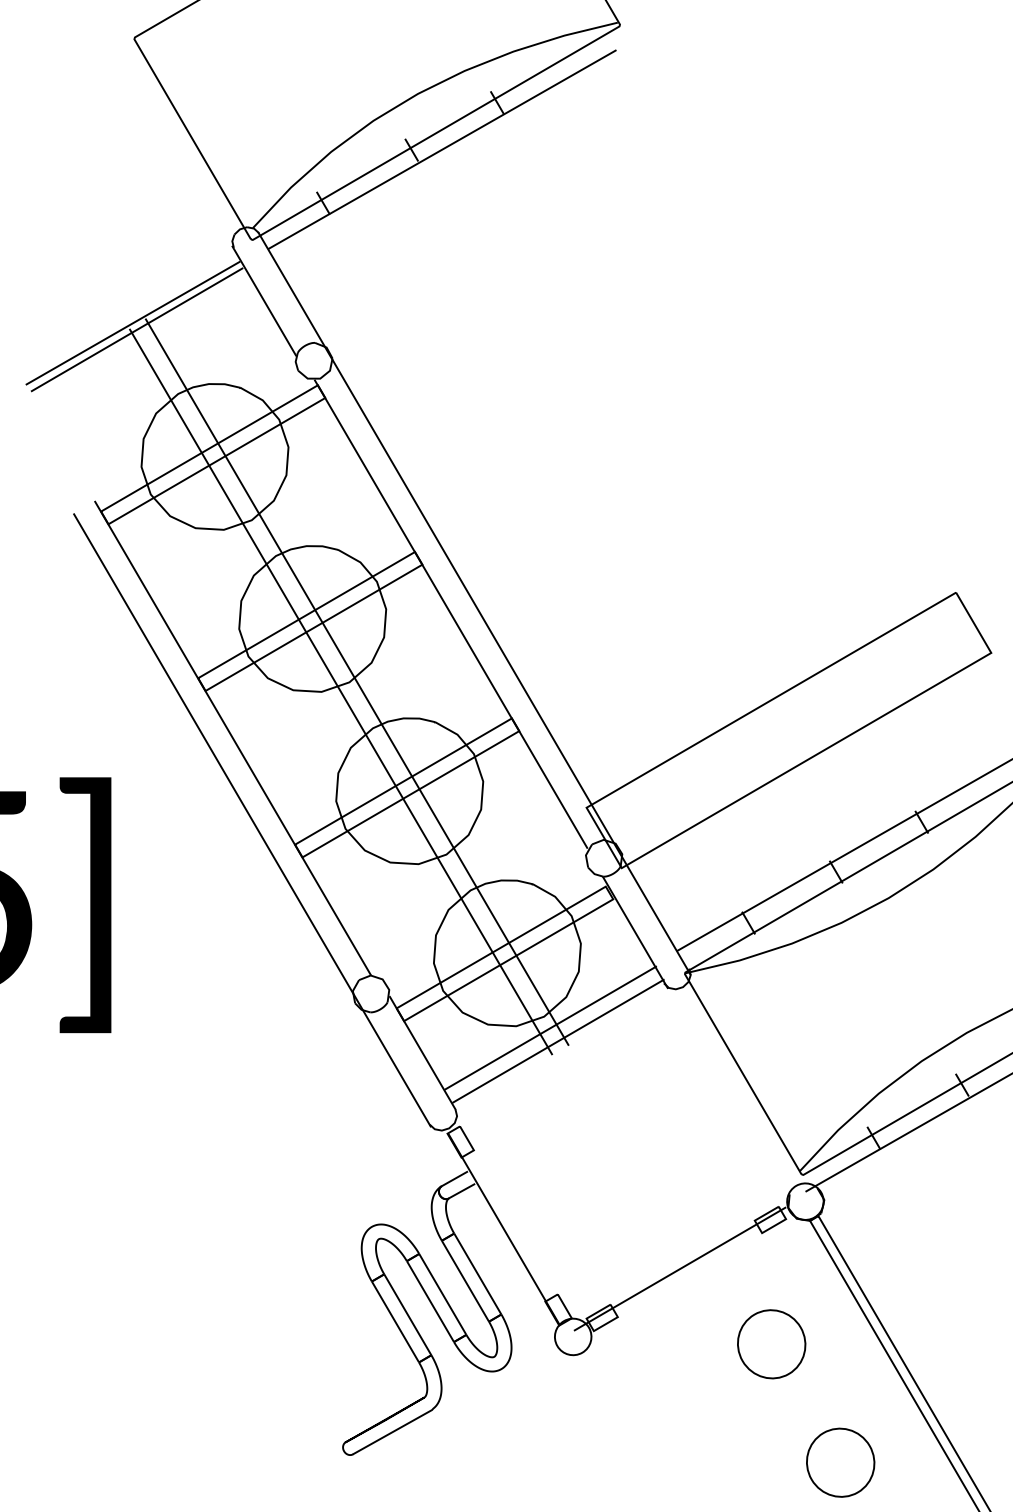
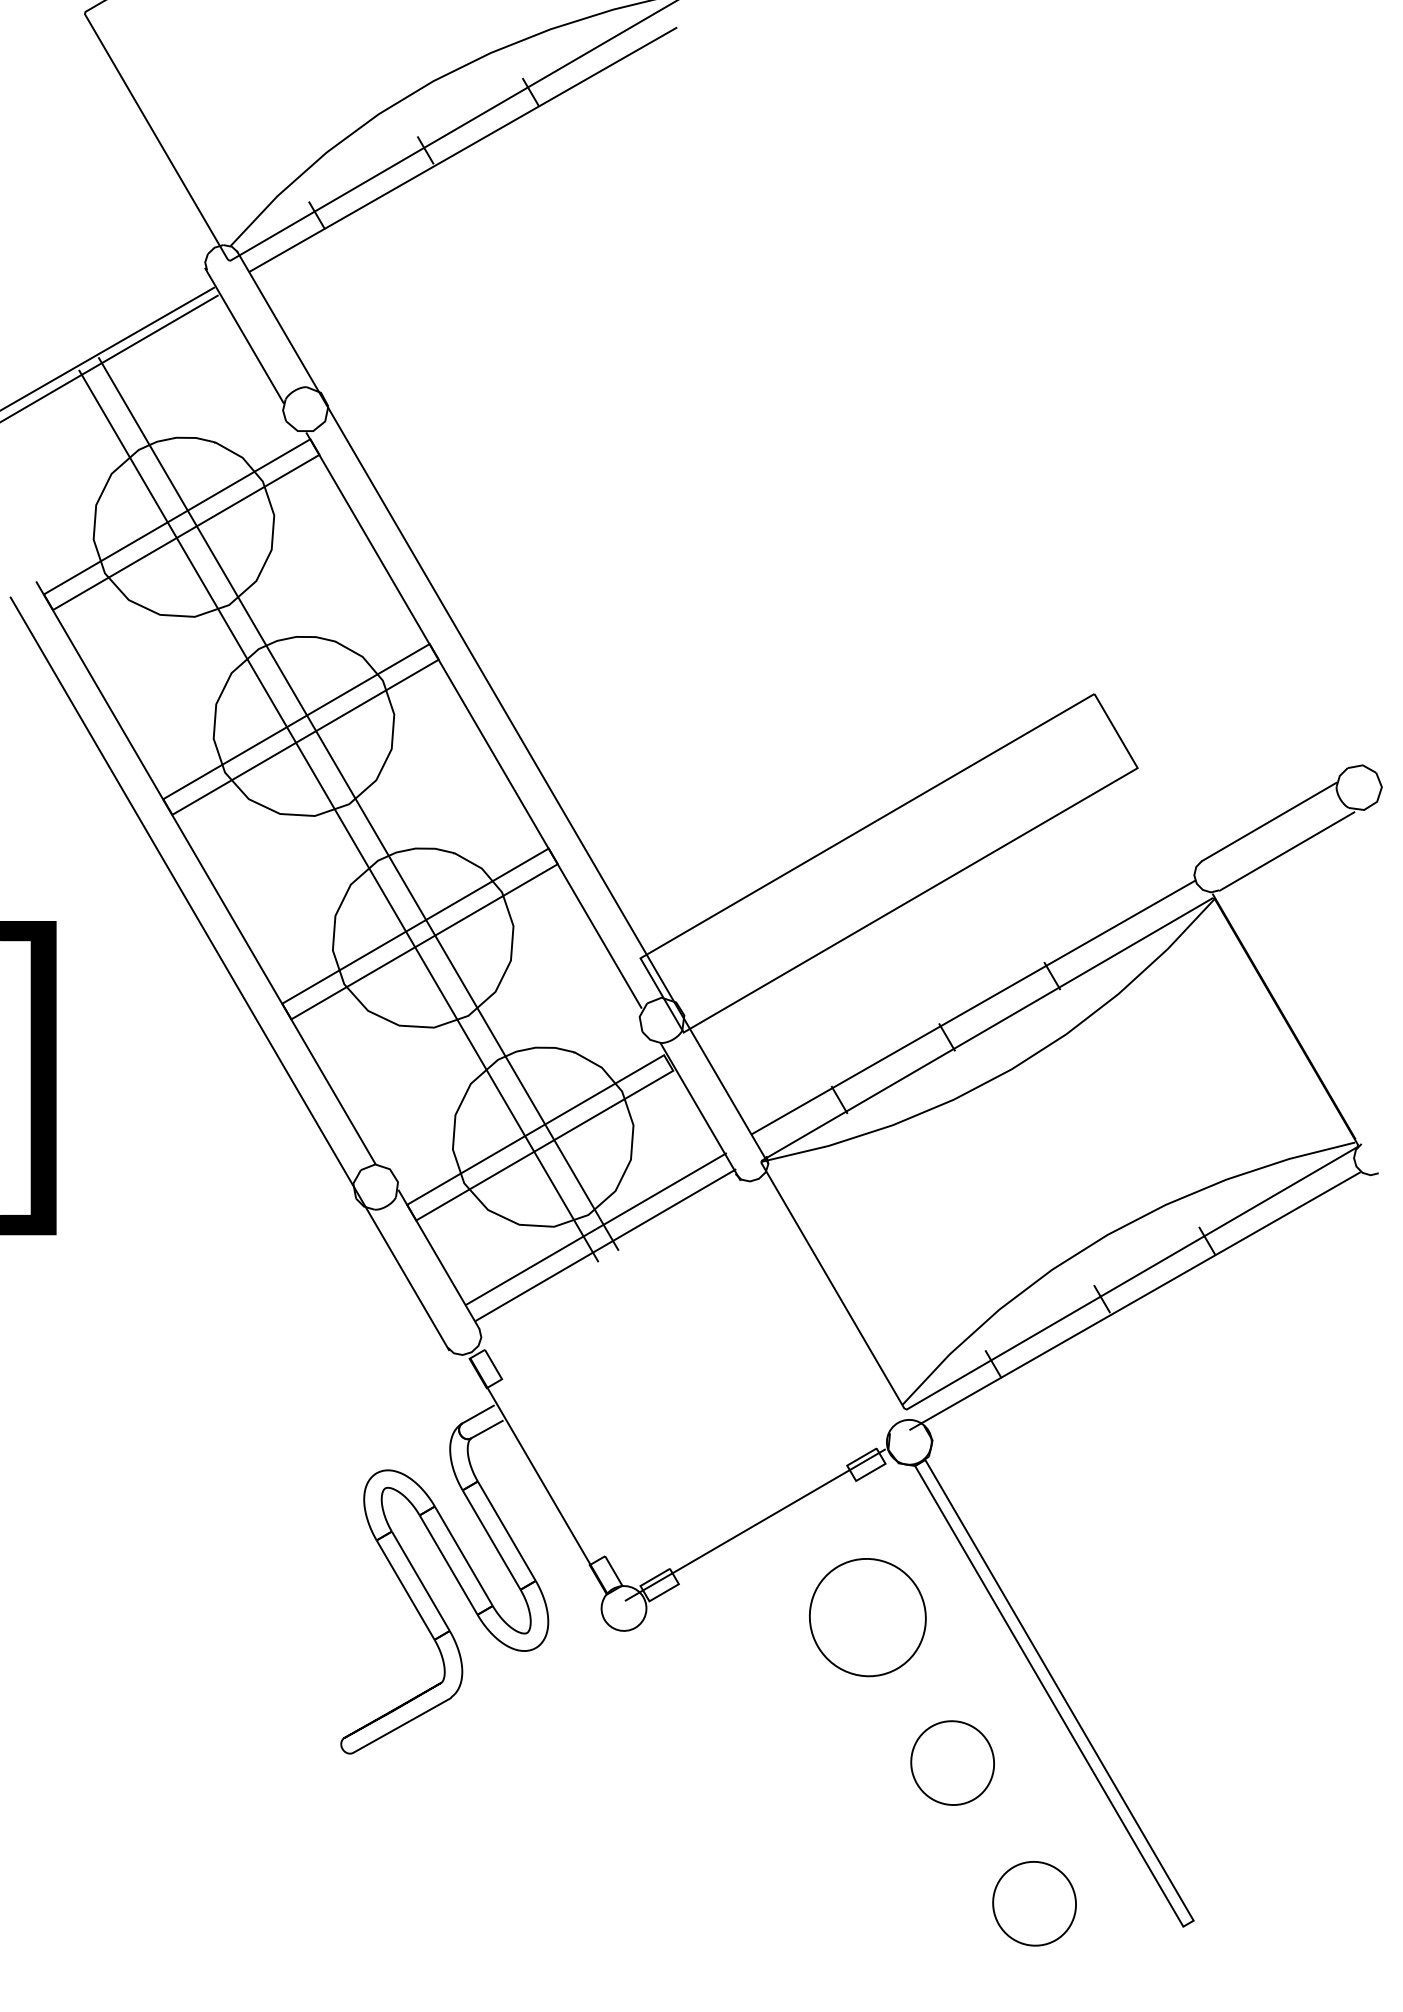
part: (771, 1344) -> (867, 1617), size x1.4

